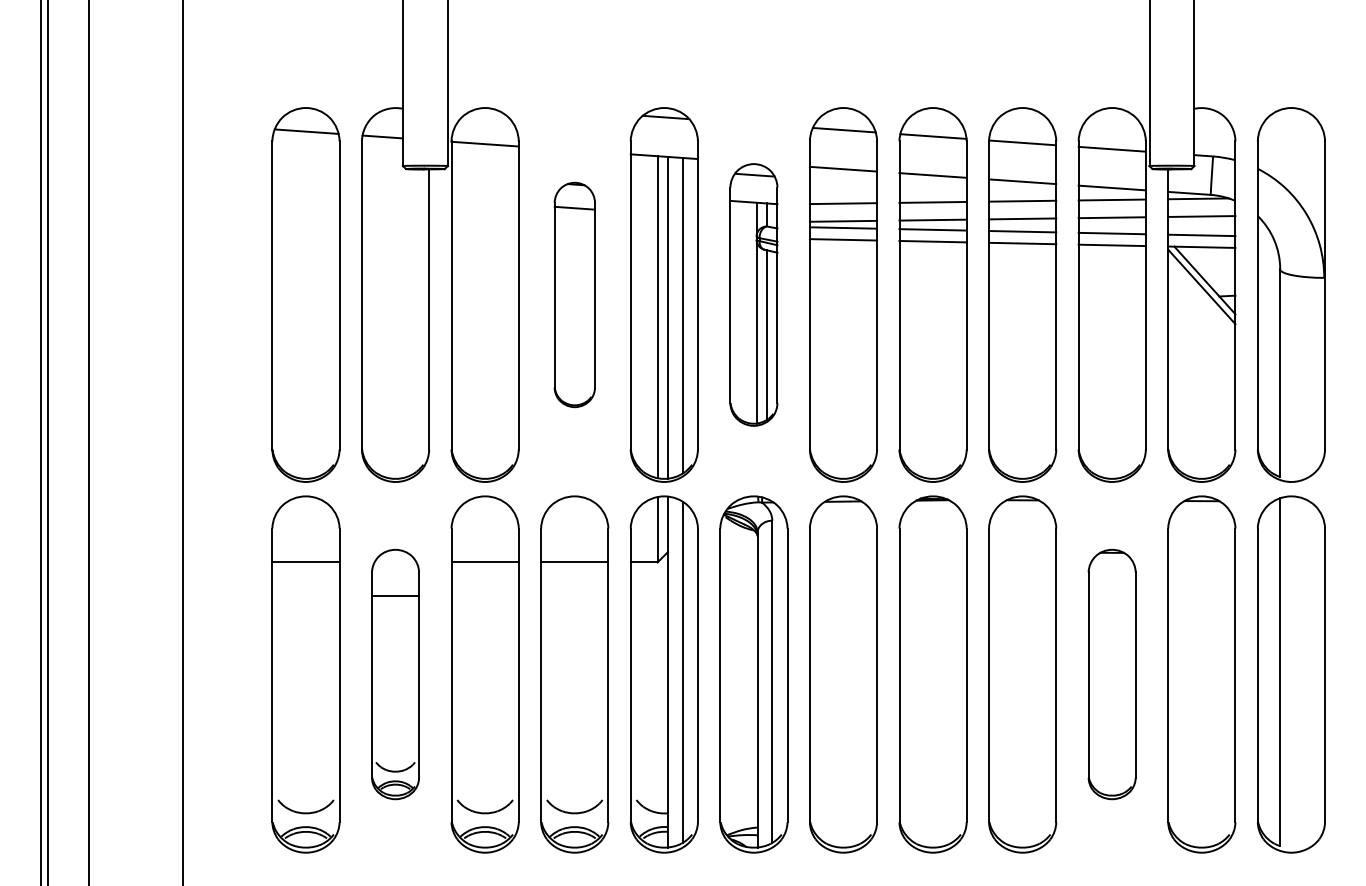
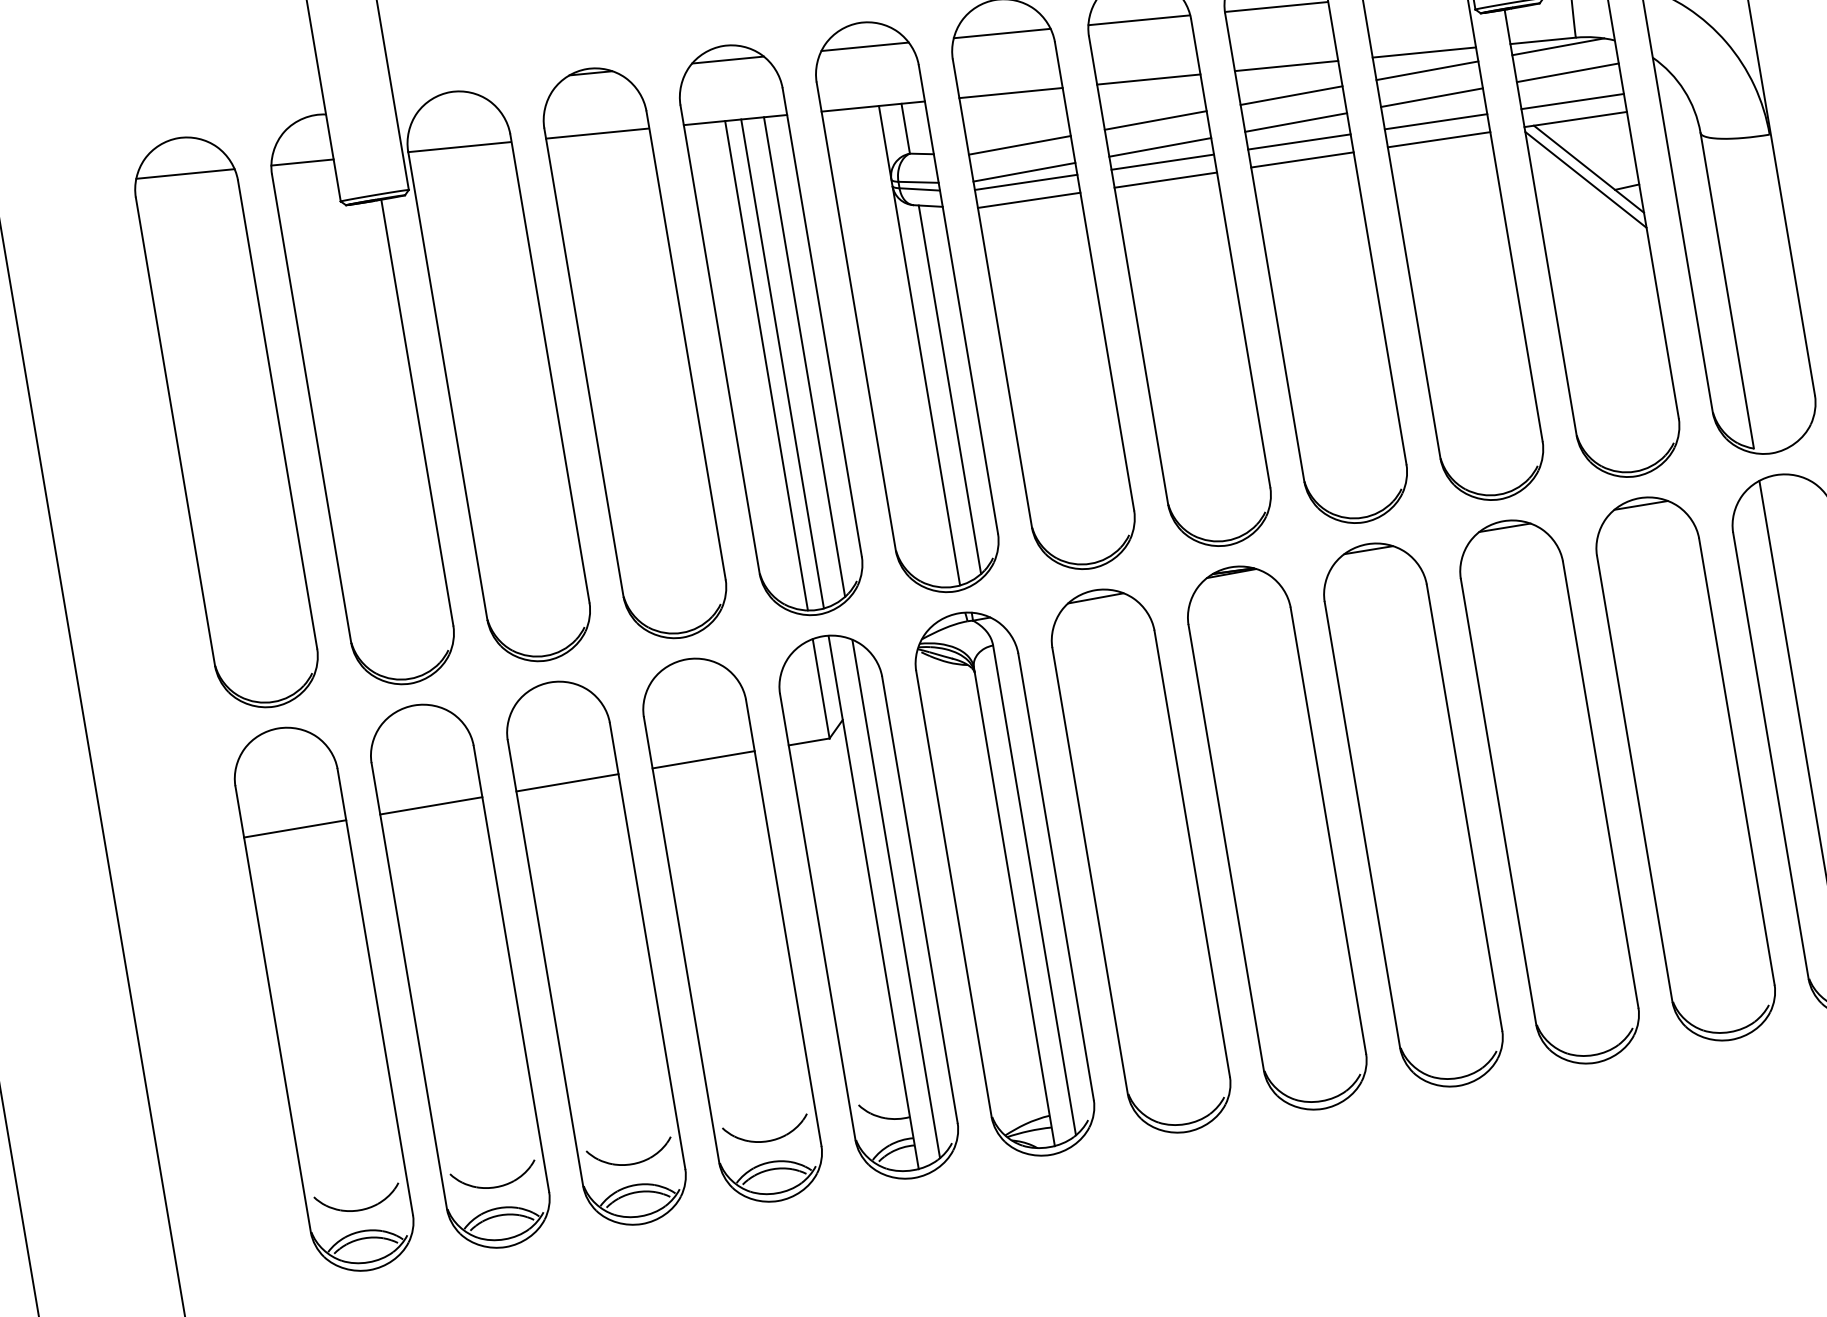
part: (574, 294) -> (634, 352), size x1.67
part: (753, 294) -> (906, 306), size x1.43
part: (395, 674) -> (460, 976), size x1.43
part: (1111, 674) -> (1548, 792), size x1.43

